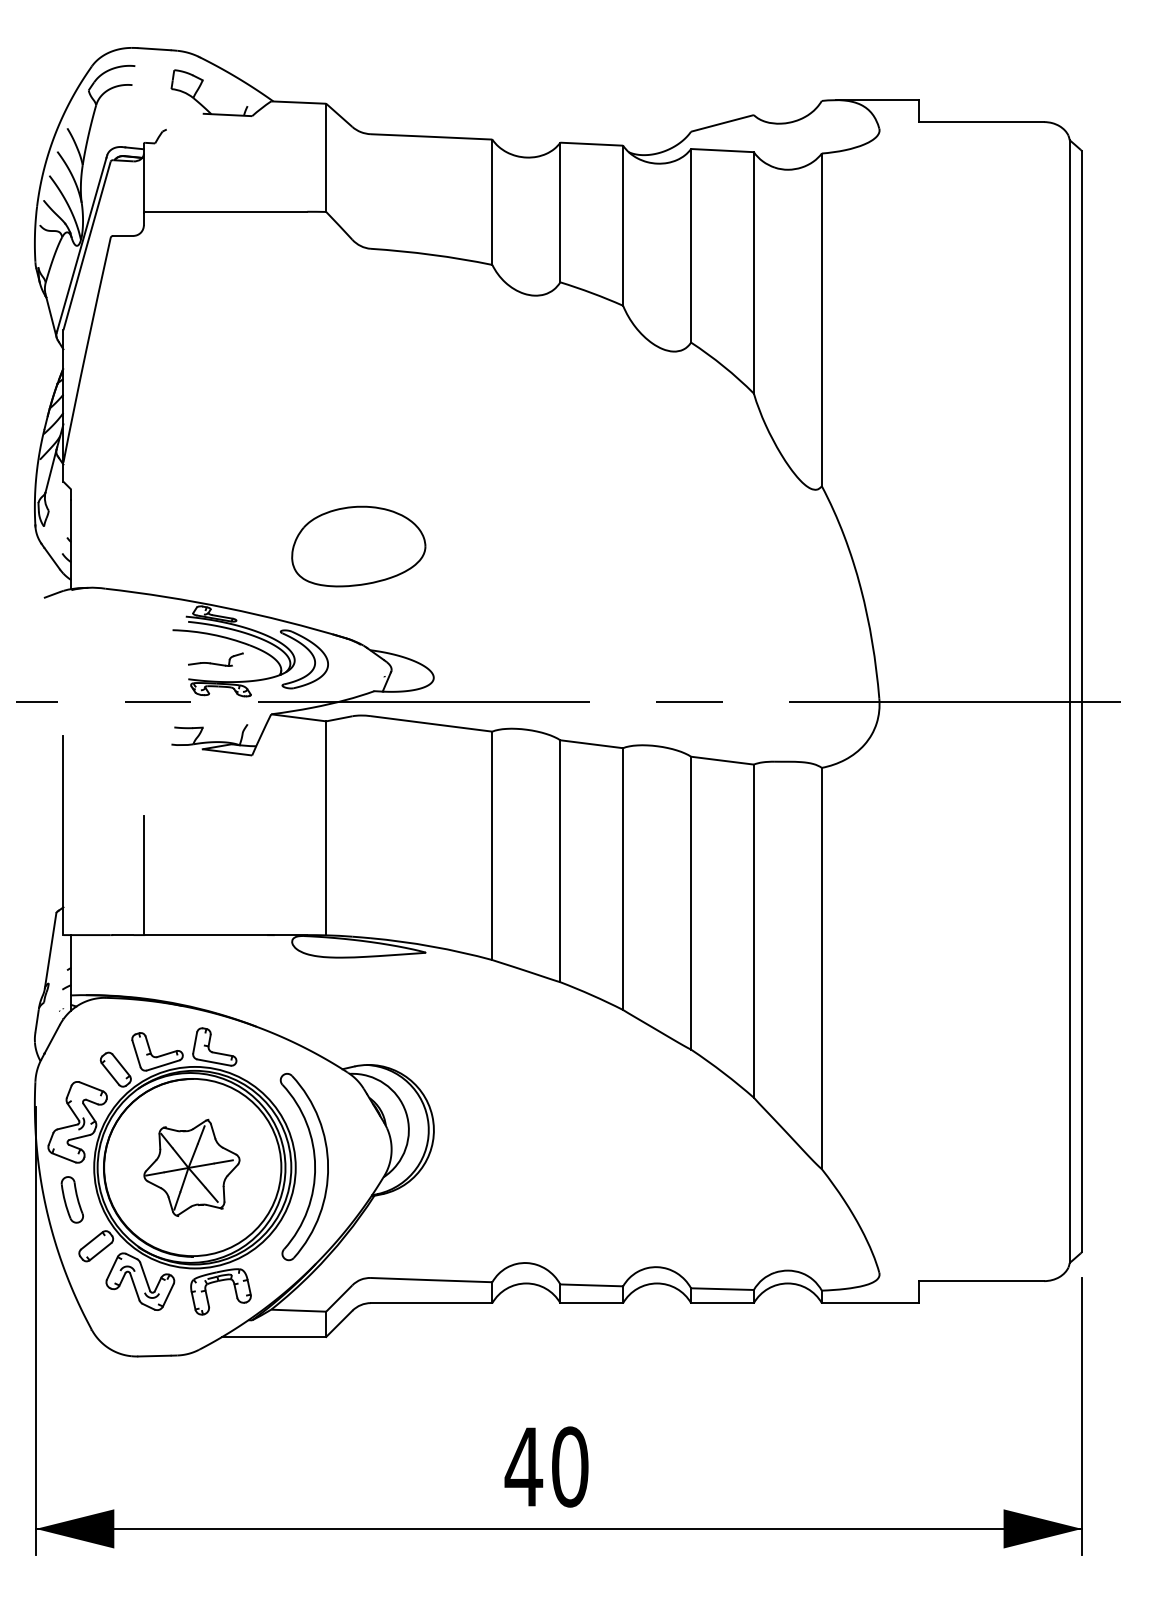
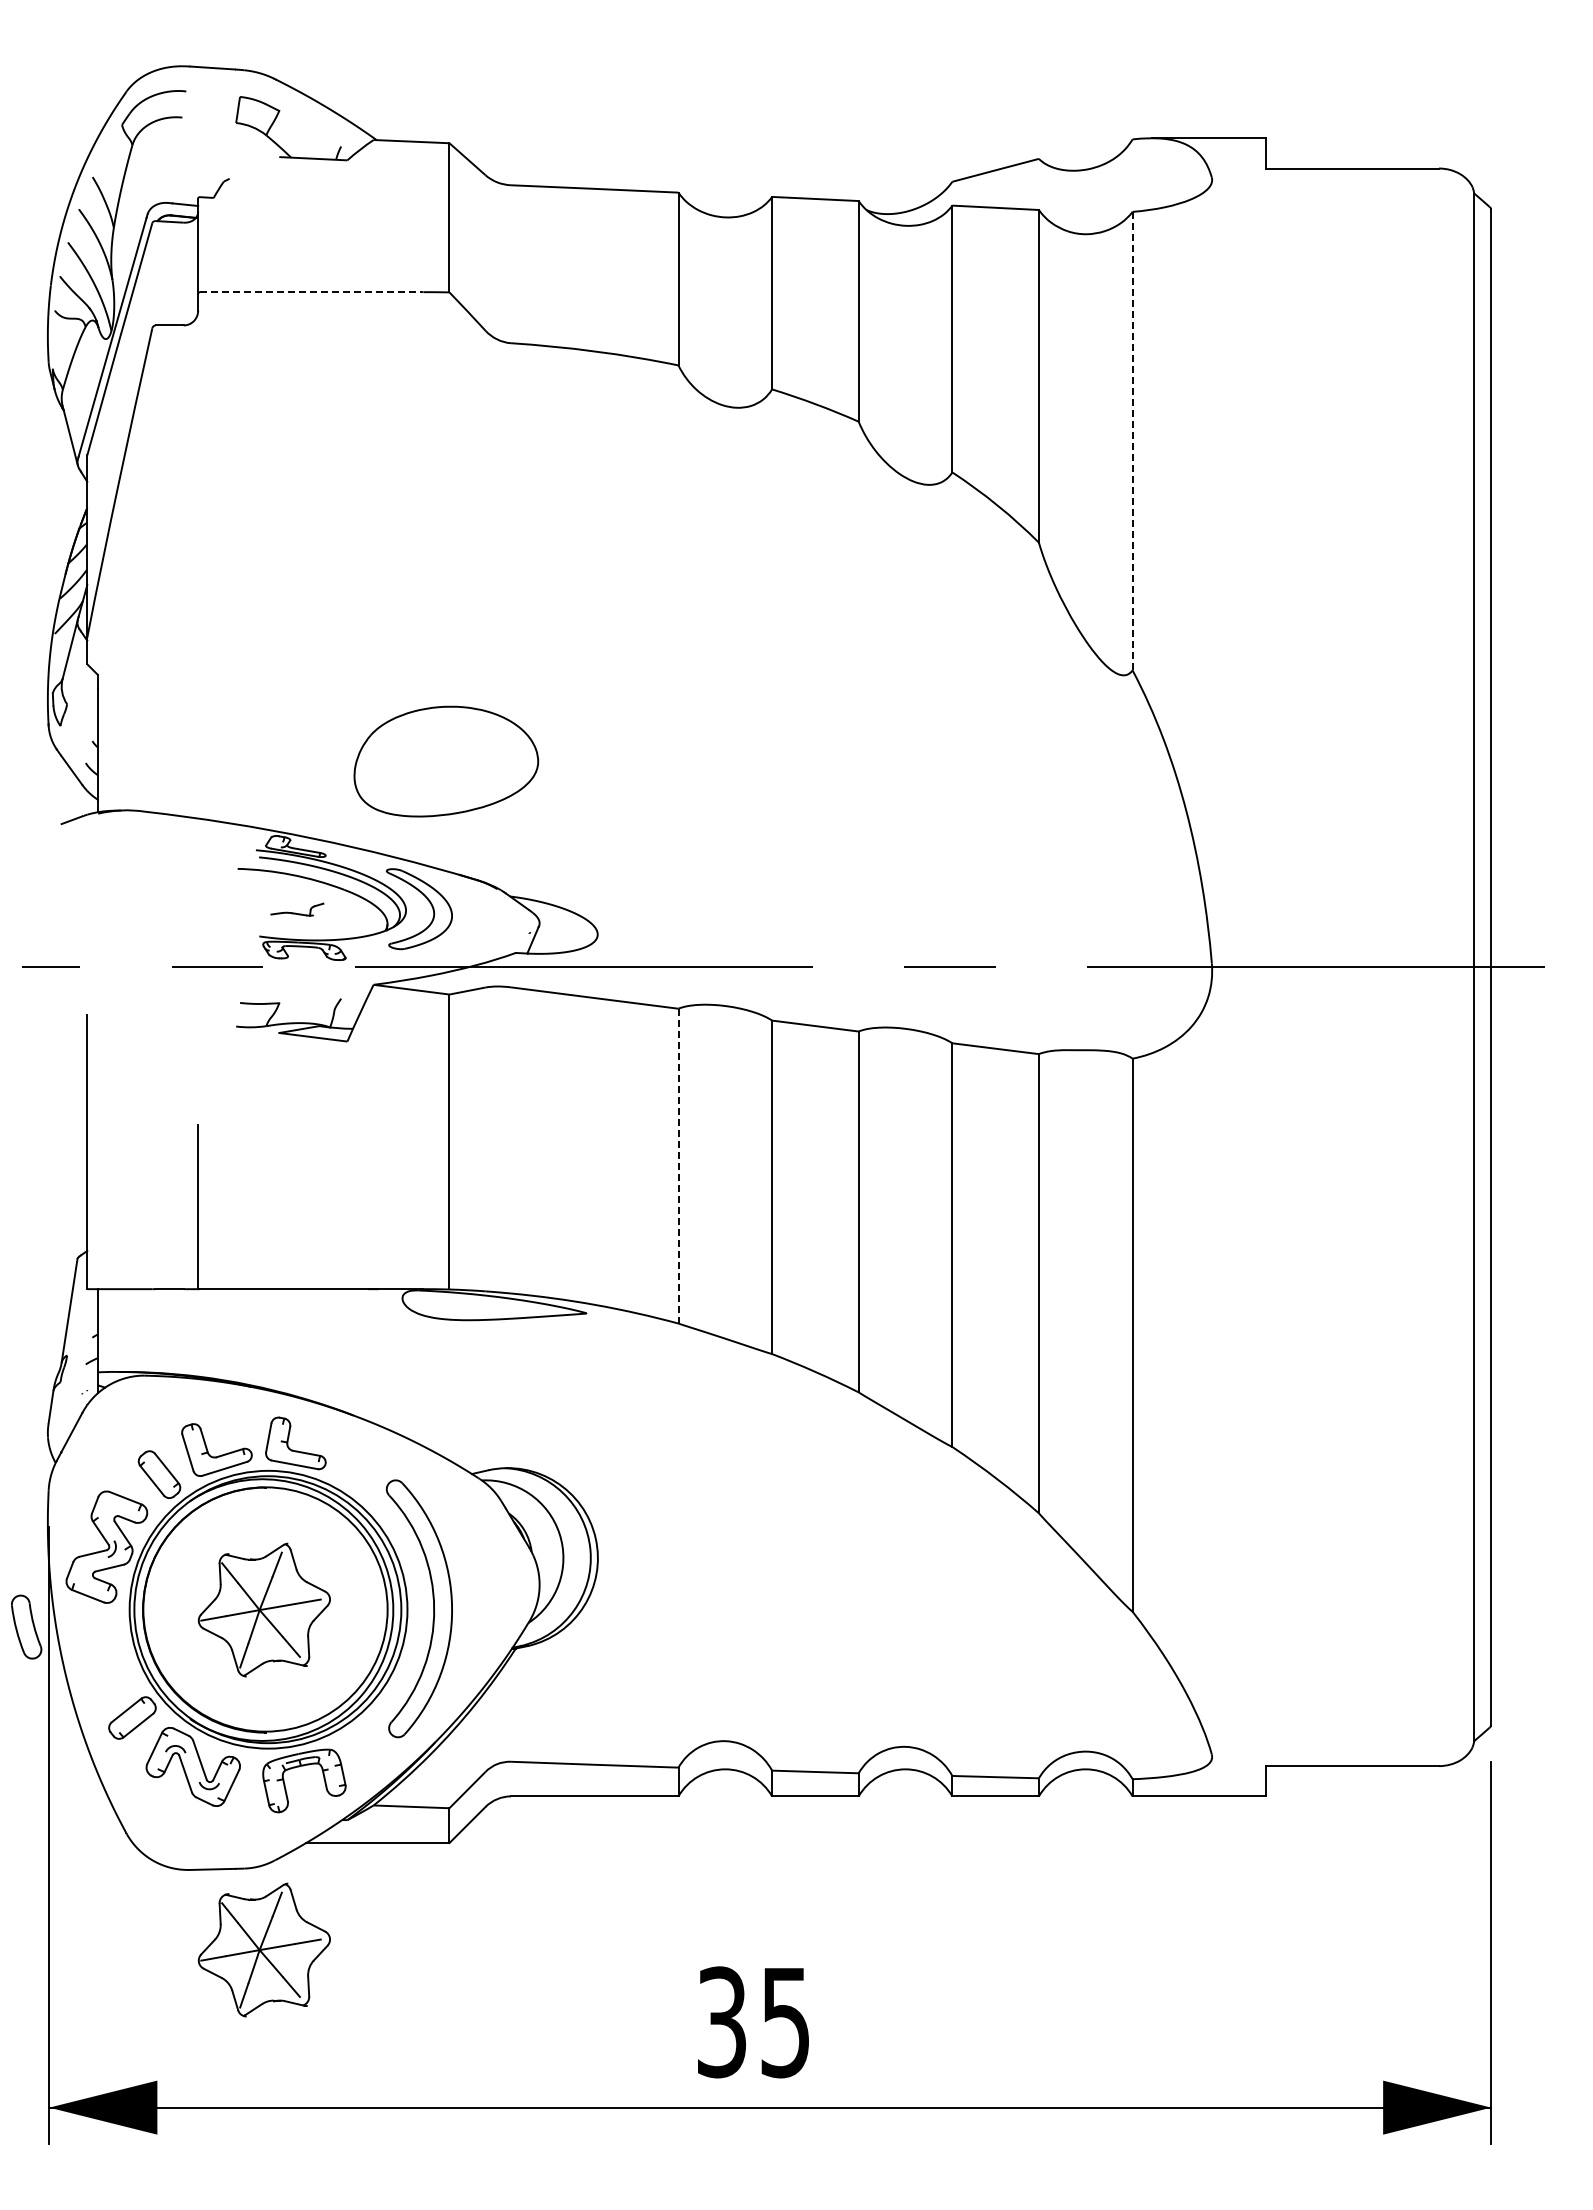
line: (226, 212) -> (311, 292), solid -> dashed
line: (821, 319) -> (1132, 440), solid -> dashed
part: (358, 546) -> (446, 761), moved
part: (215, 659) -> (297, 909), size x0.7
line: (492, 845) -> (678, 1165), solid -> dashed
part: (72, 1199) -> (26, 1626), moved
part: (191, 1414) -> (263, 1949), added
text: (546, 1467) -> (753, 2022), 40 -> 35

